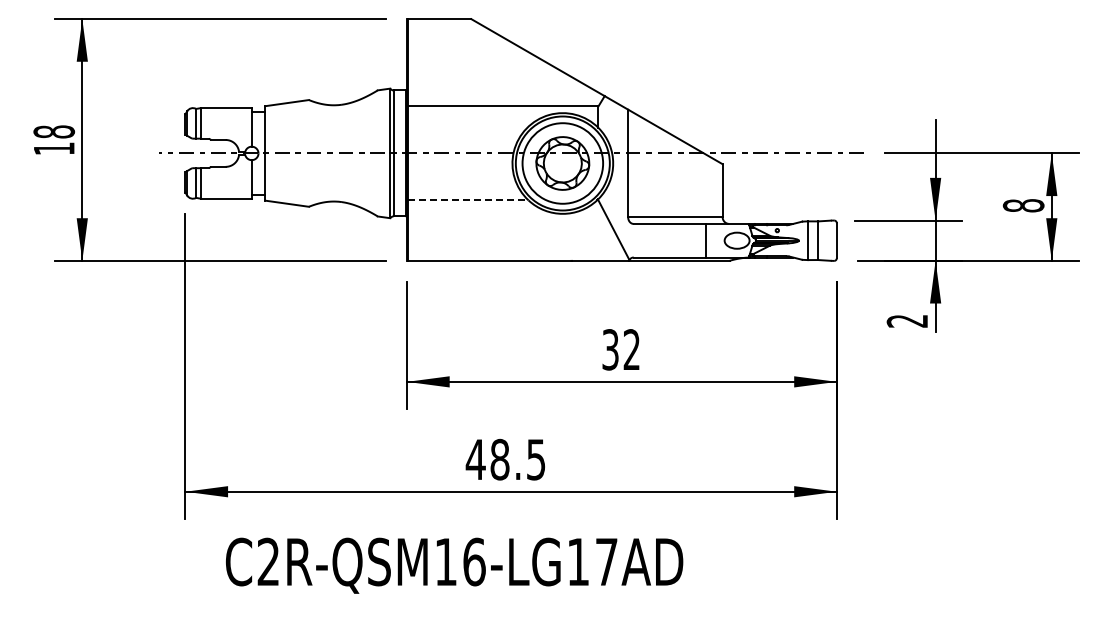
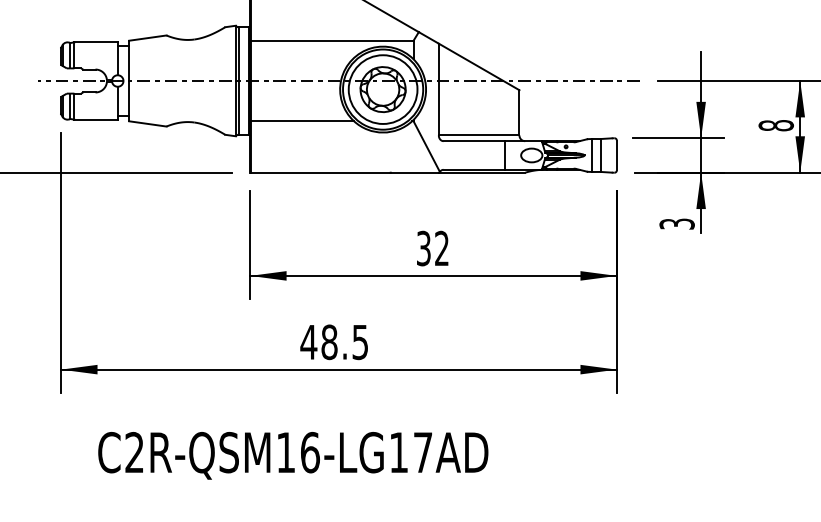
line: (468, 200) -> (302, 121), dashed -> solid
text: (907, 320) -> (677, 223), 2 -> 3
text: (454, 565) -> (293, 455), moved

